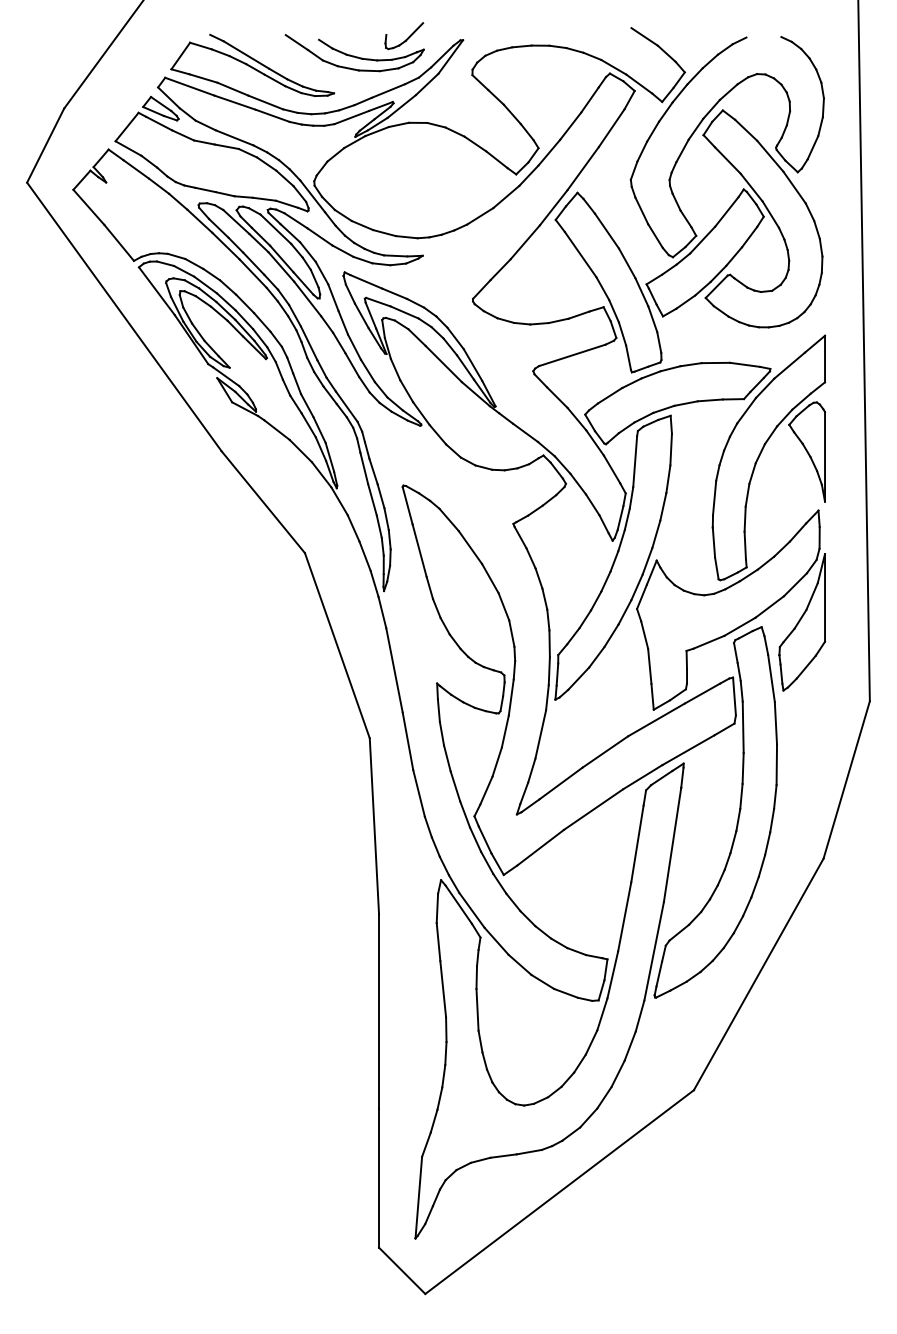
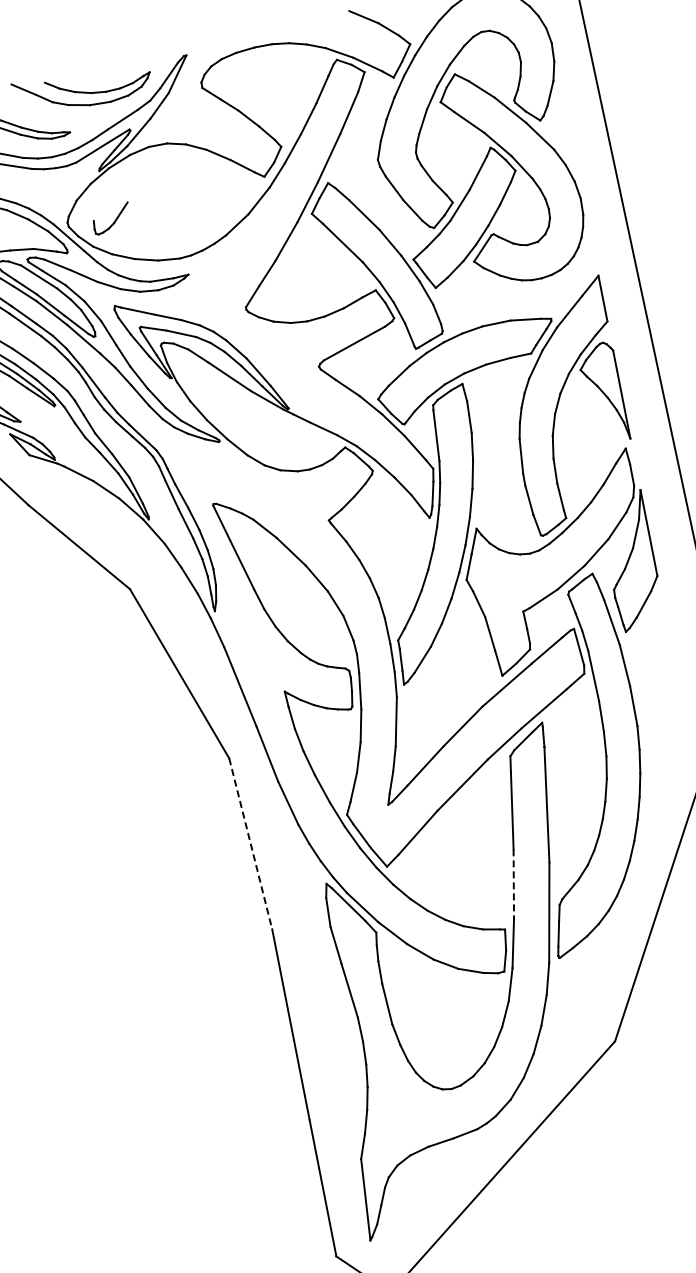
part: (404, 36) -> (111, 219), moved
line: (374, 826) -> (250, 844), solid -> dashed
line: (624, 917) -> (513, 885), solid -> dashed

